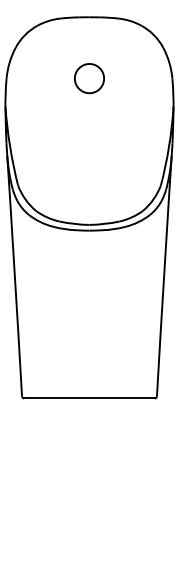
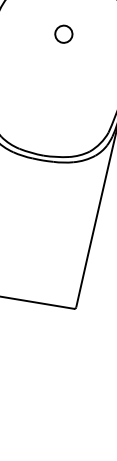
circle: (89, 78) -> (63, 34), size x0.7

